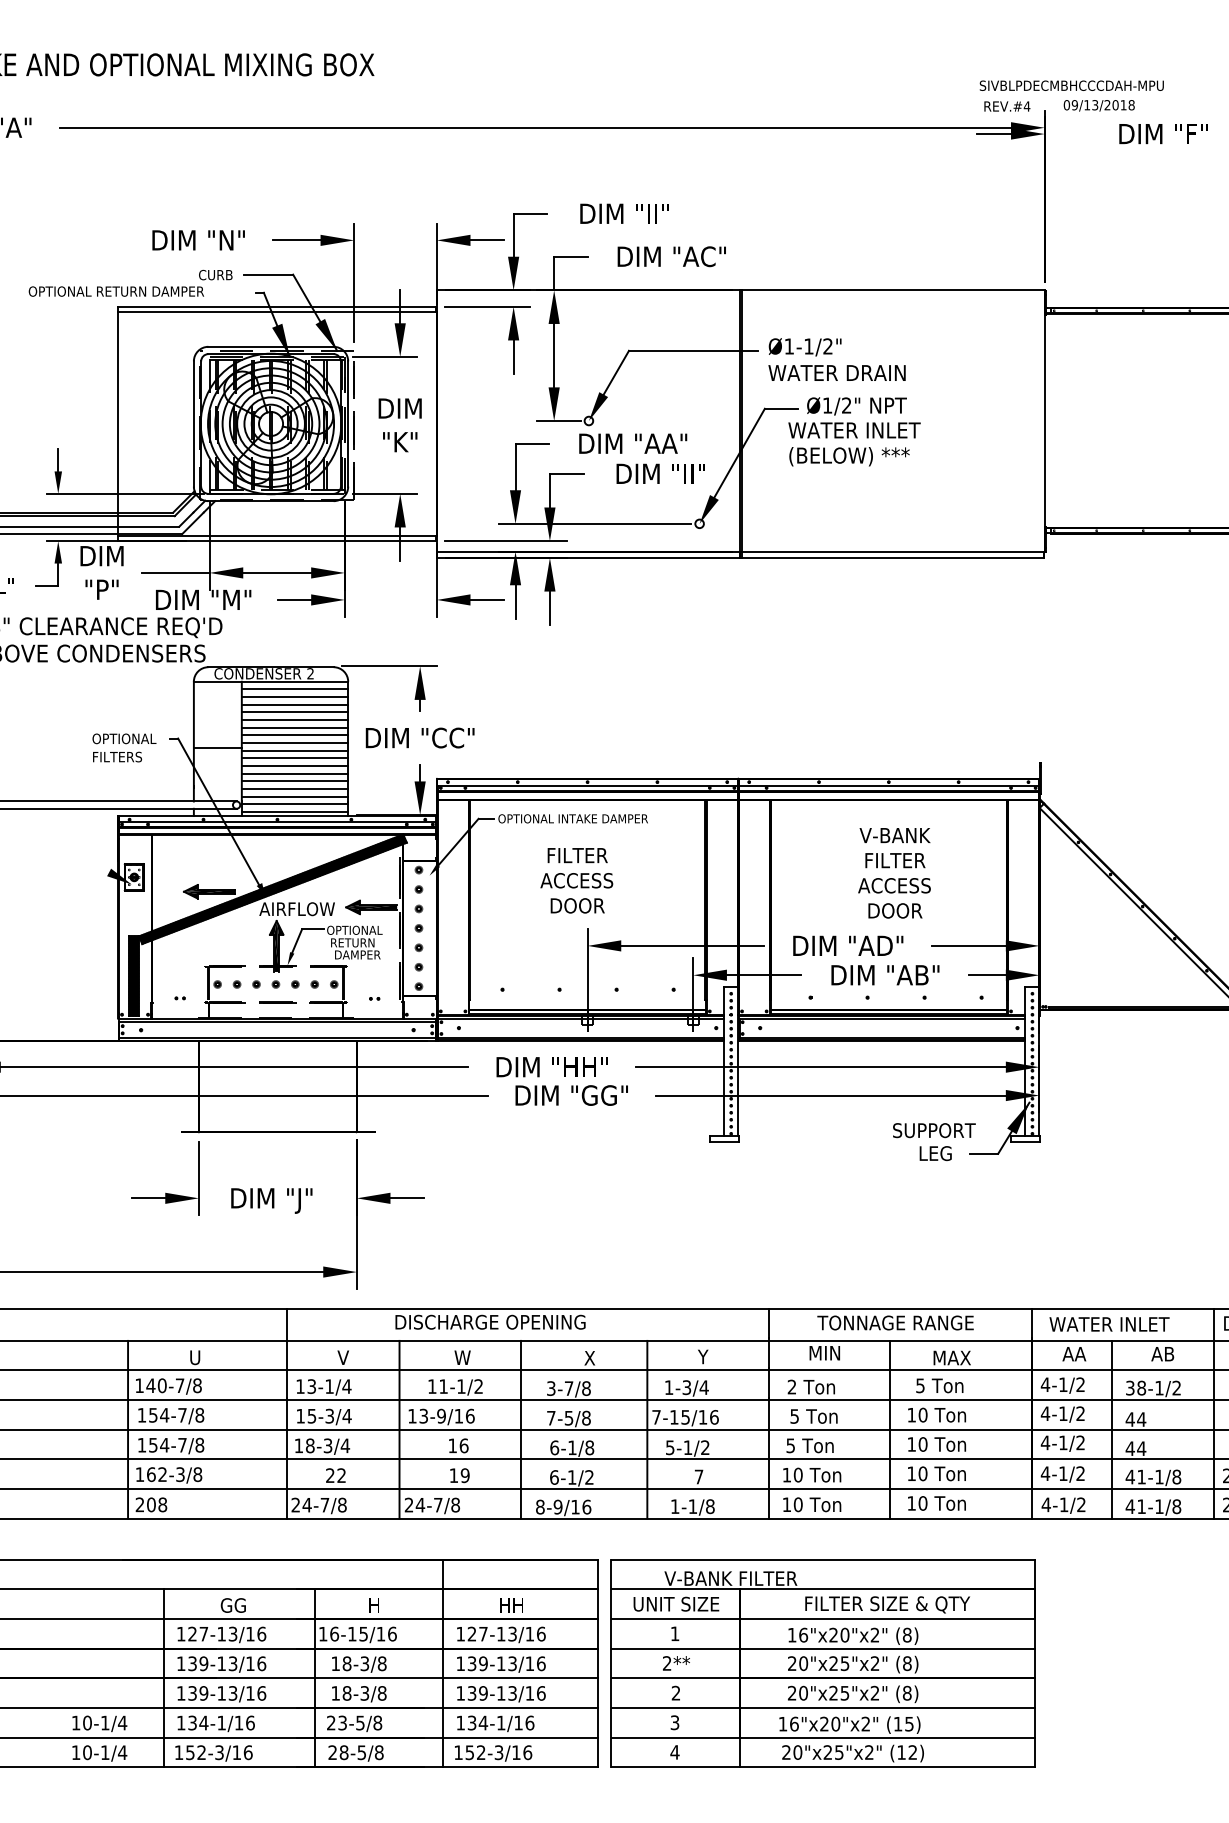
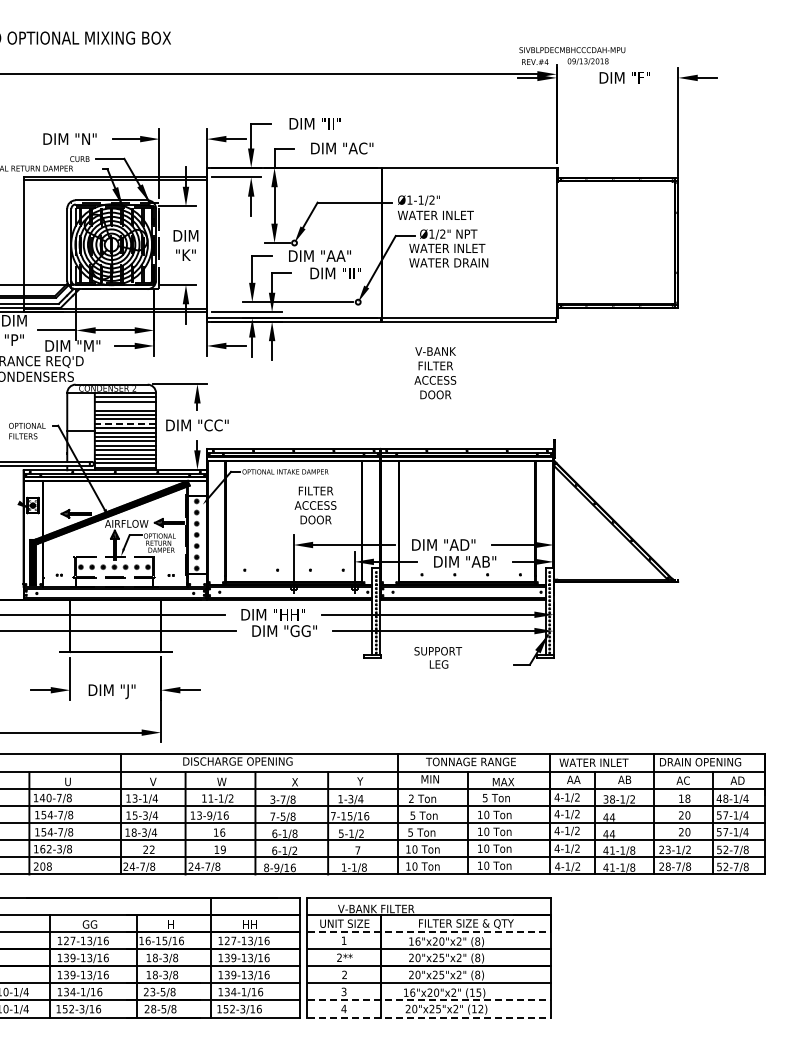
text: (877, 371) -> (460, 214), WATER DRAIN -> WATER INLET
text: (856, 456) -> (448, 263), (BELOW) *** -> WATER DRAIN
line: (295, 705) -> (125, 406), removed
line: (295, 734) -> (125, 423), solid -> dashed
text: (894, 873) -> (435, 373), moved
text: (576, 880) -> (315, 505), moved
text: (934, 1141) -> (438, 657), moved
line: (823, 1619) -> (429, 932), solid -> dashed
line: (823, 1737) -> (429, 1000), solid -> dashed
line: (823, 1767) -> (429, 1017), solid -> dashed

